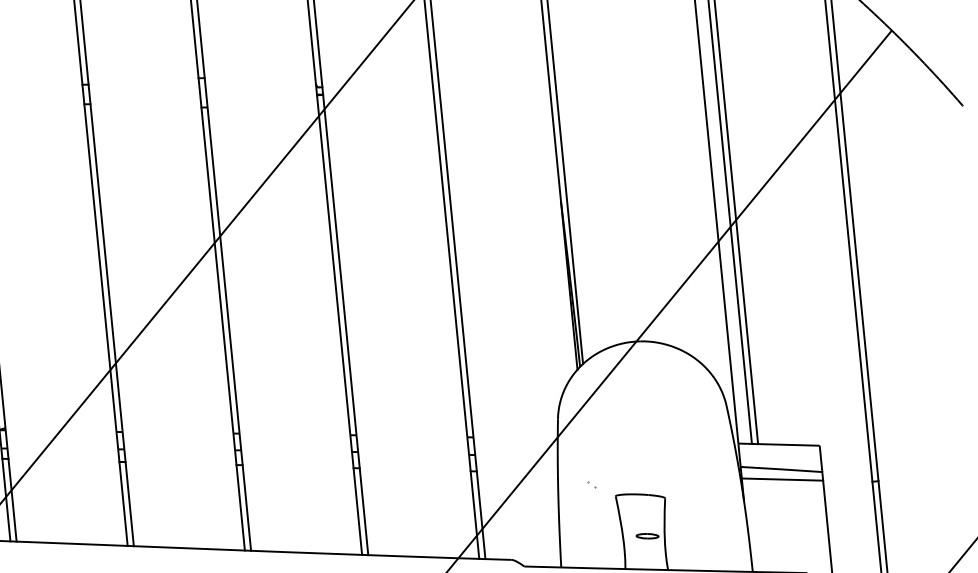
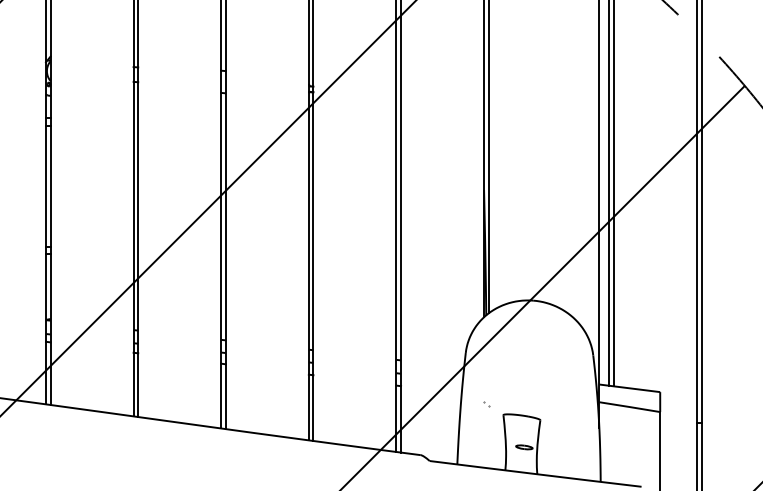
line: (782, 479) -> (629, 414), removed

